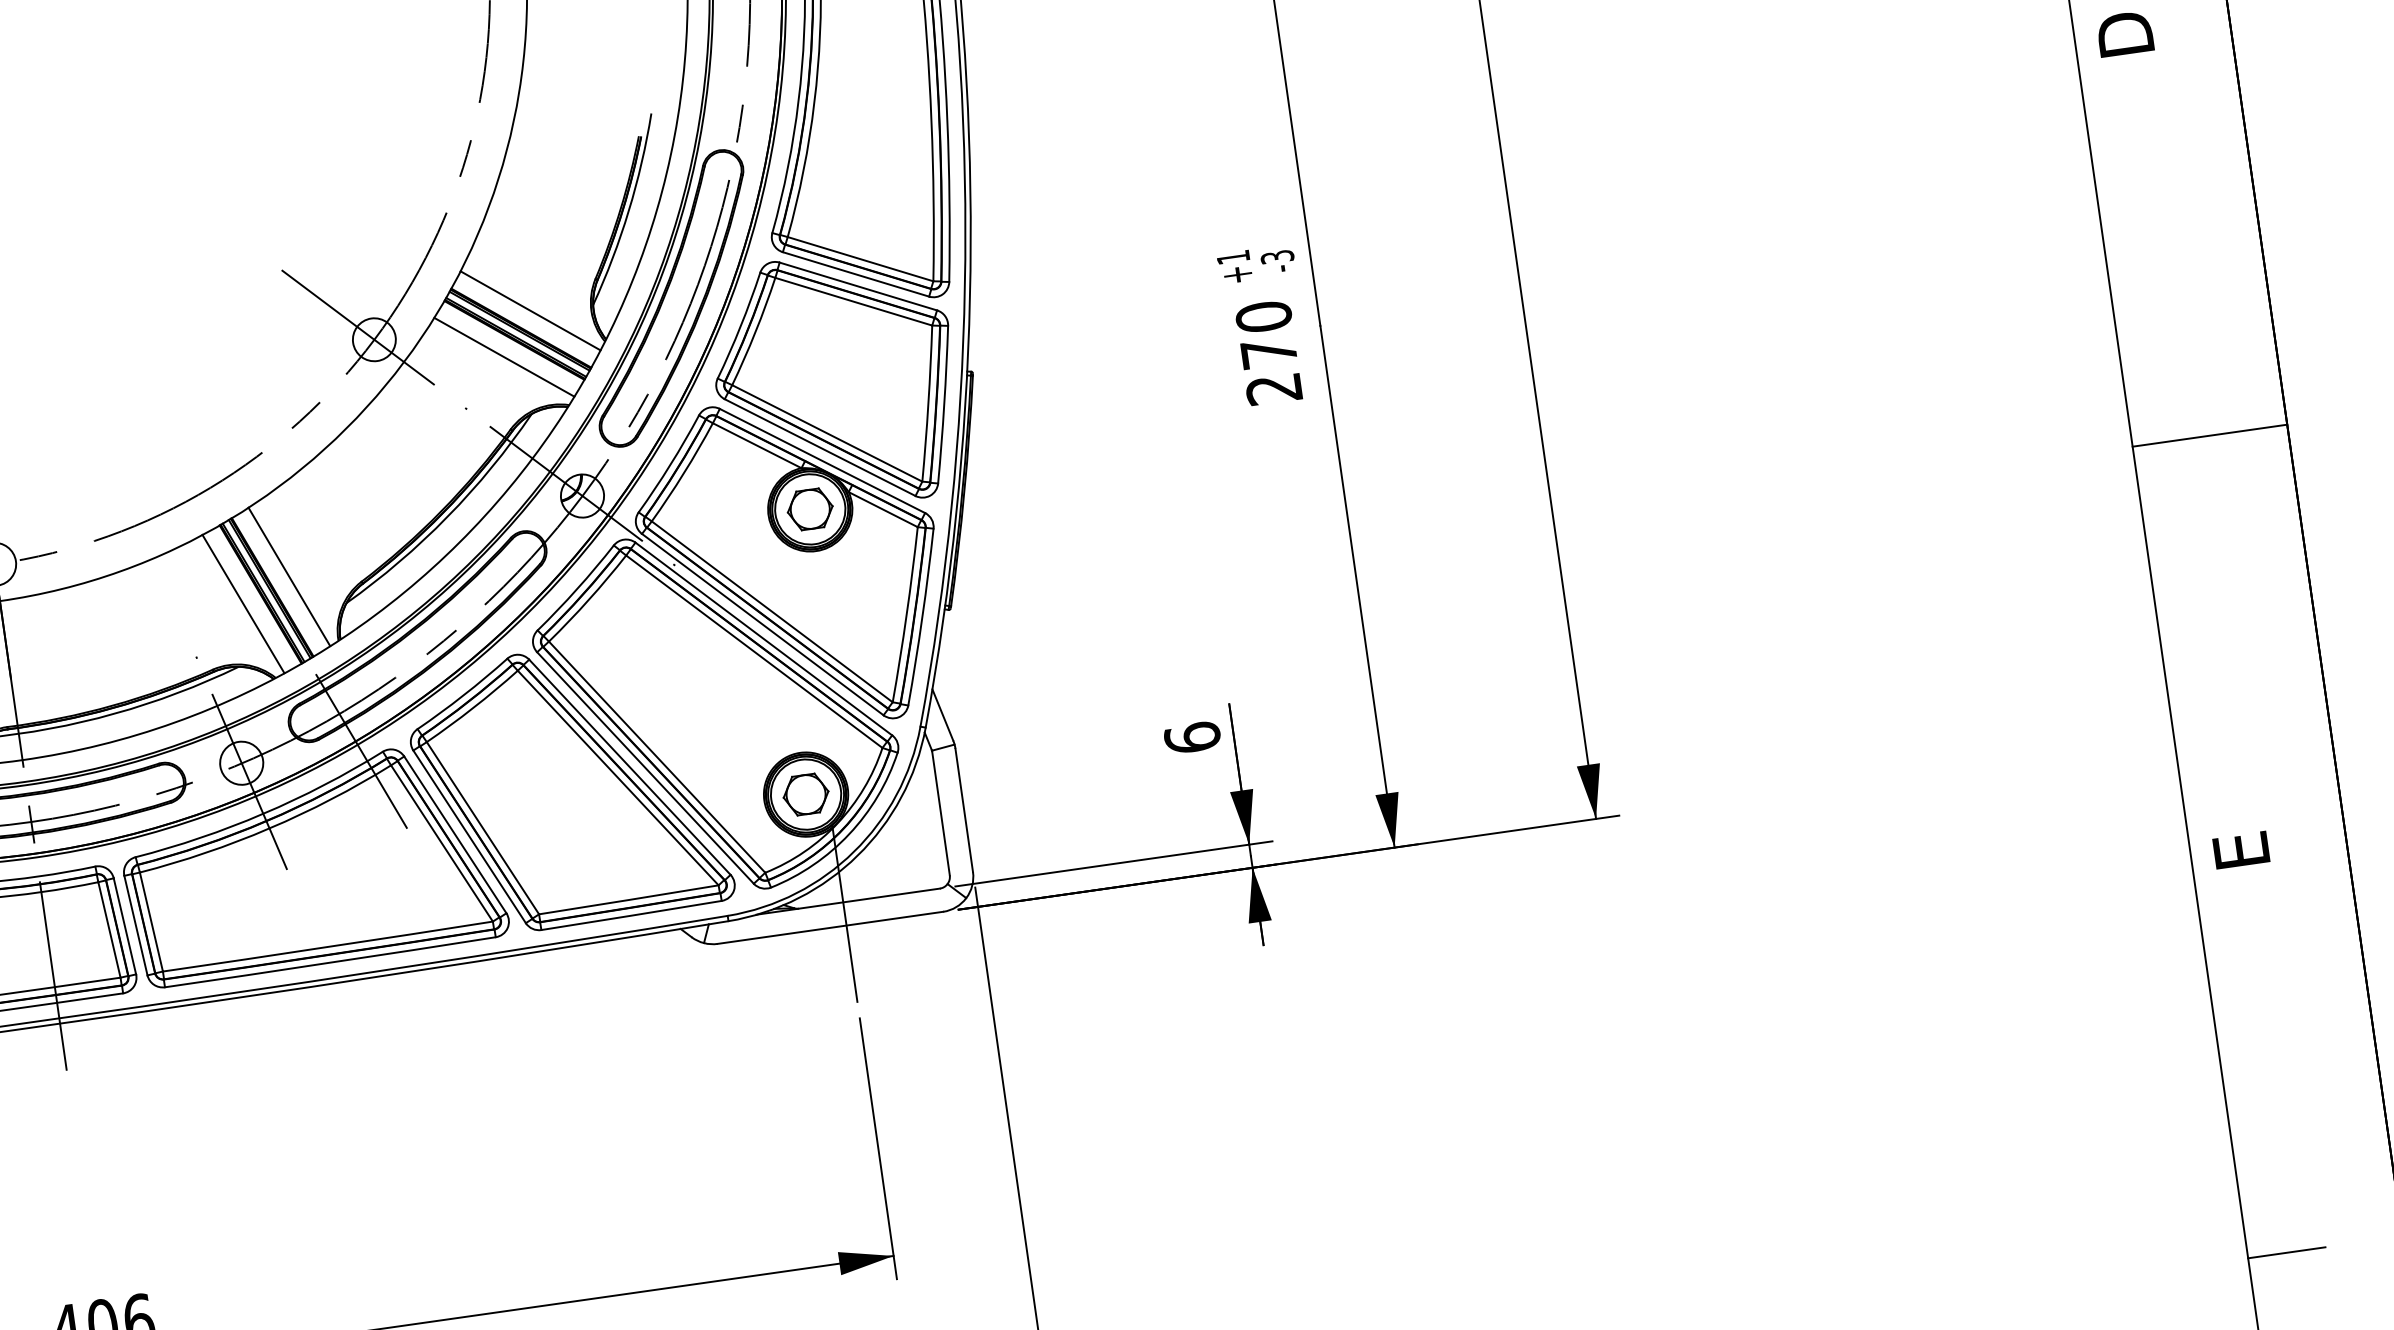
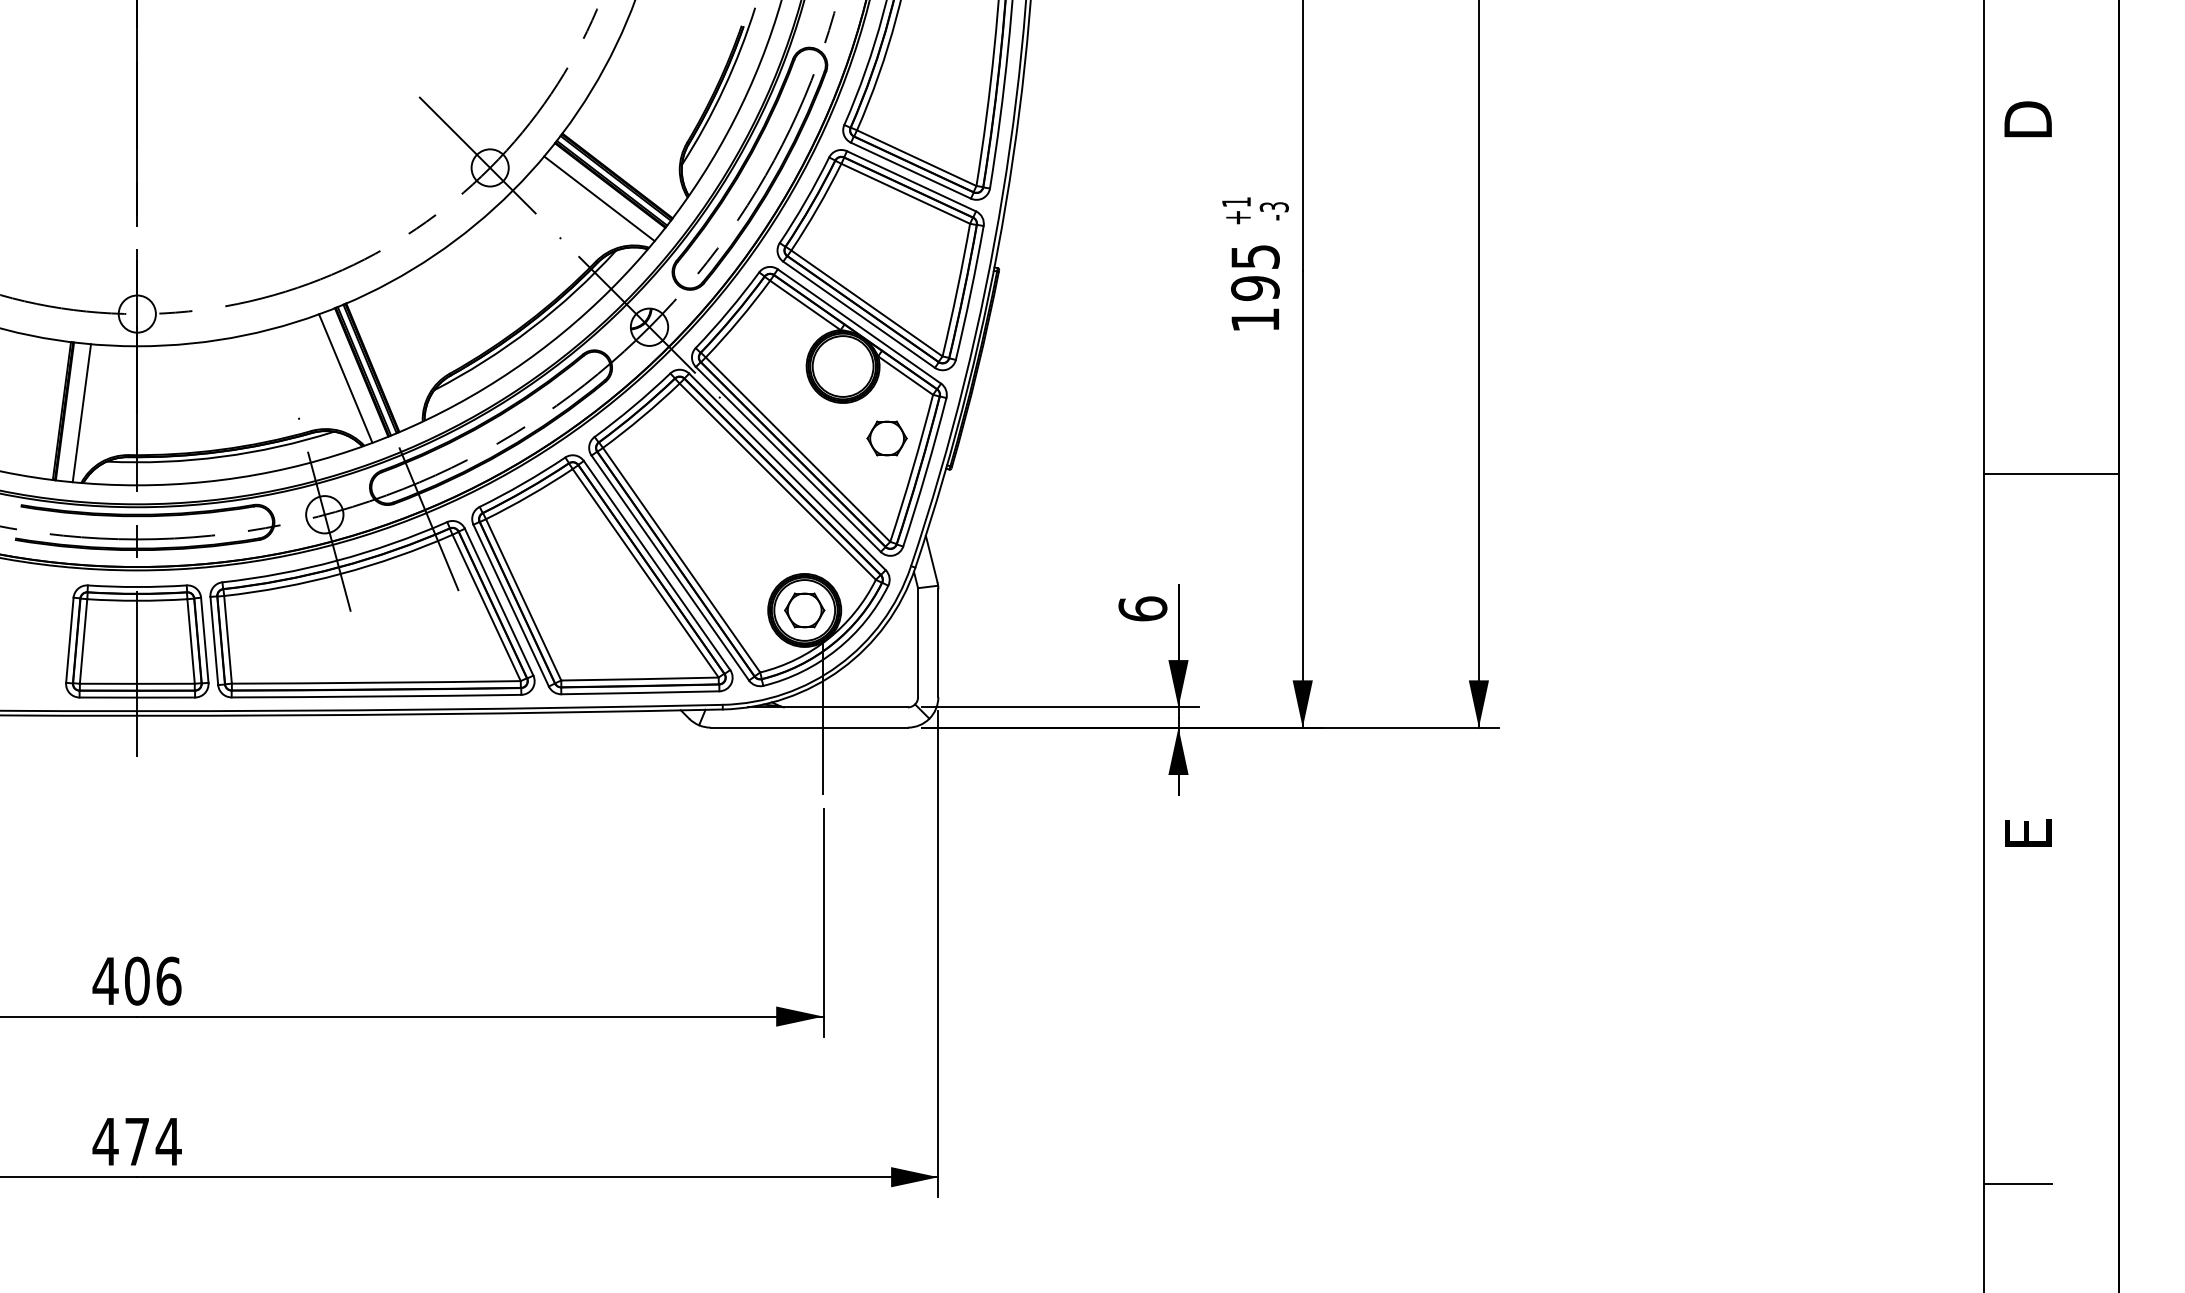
line: (530, 310) -> (627, 161), removed
text: (1269, 353) -> (1255, 288), 270 -> 195
part: (809, 509) -> (886, 438), moved
line: (288, 576) -> (387, 360), removed

